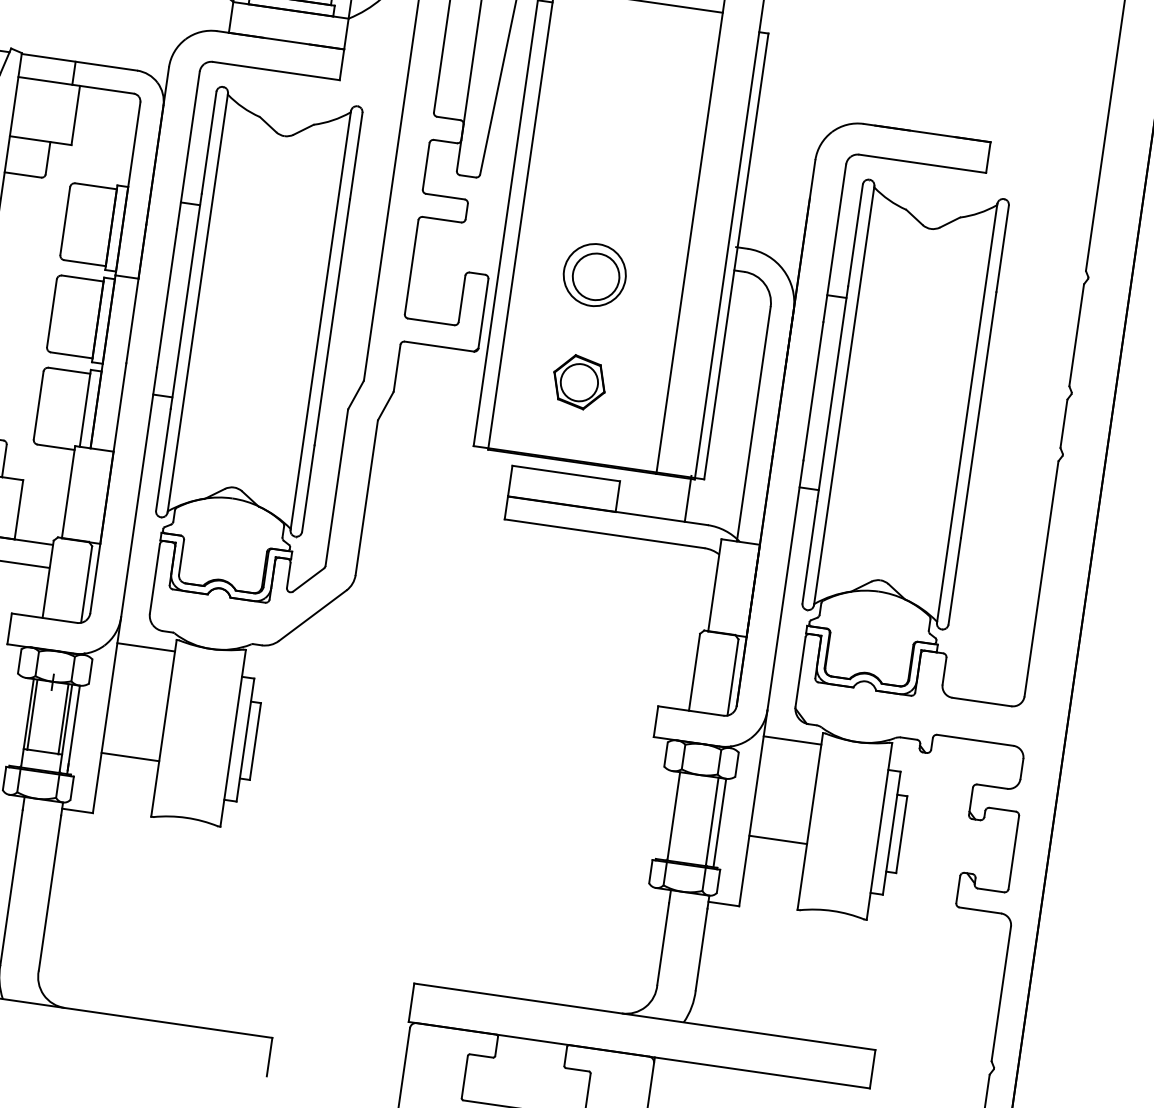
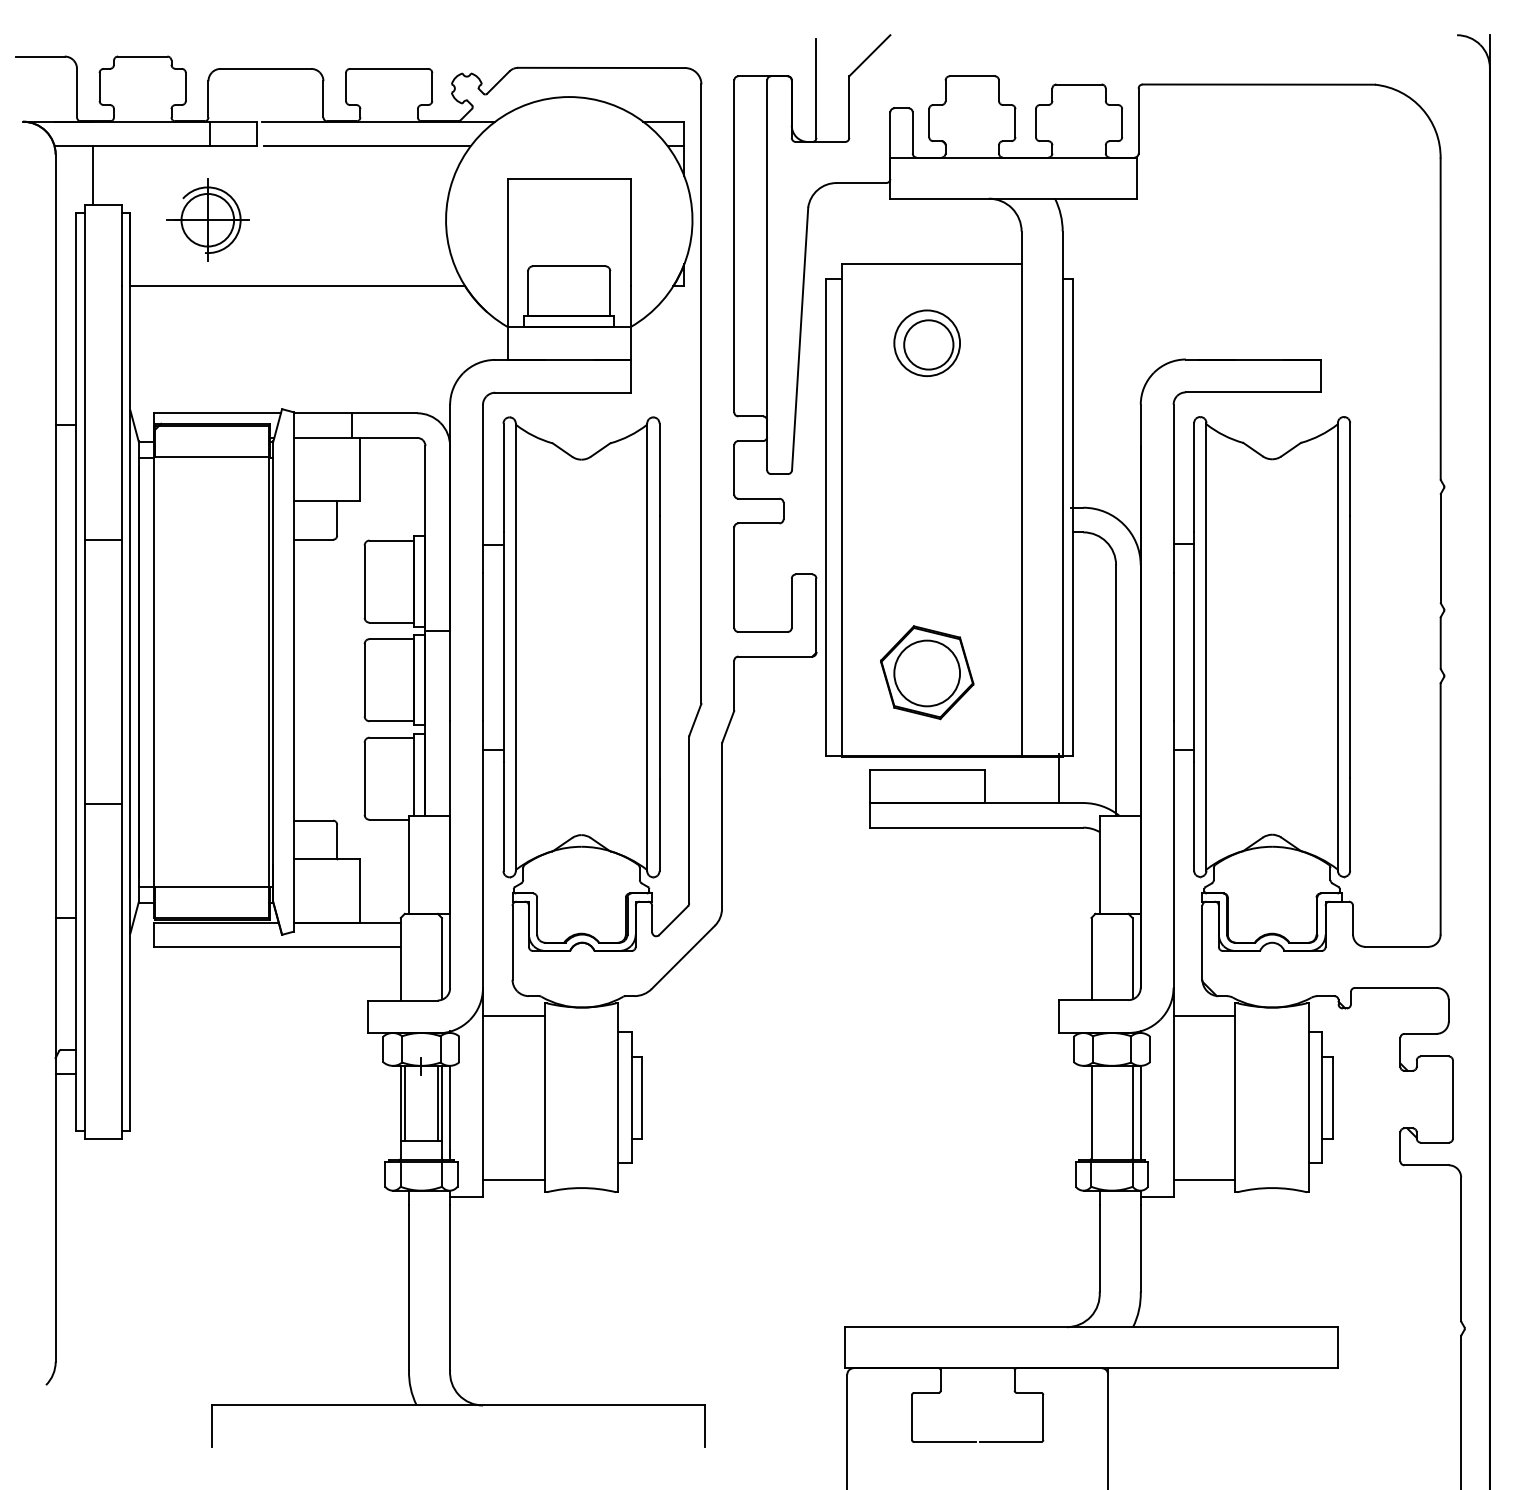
part: (594, 274) -> (926, 342), moved
part: (579, 382) -> (927, 672), size x1.67
line: (130, 756) -> (513, 1179), moved
line: (778, 839) -> (1204, 1179), moved

